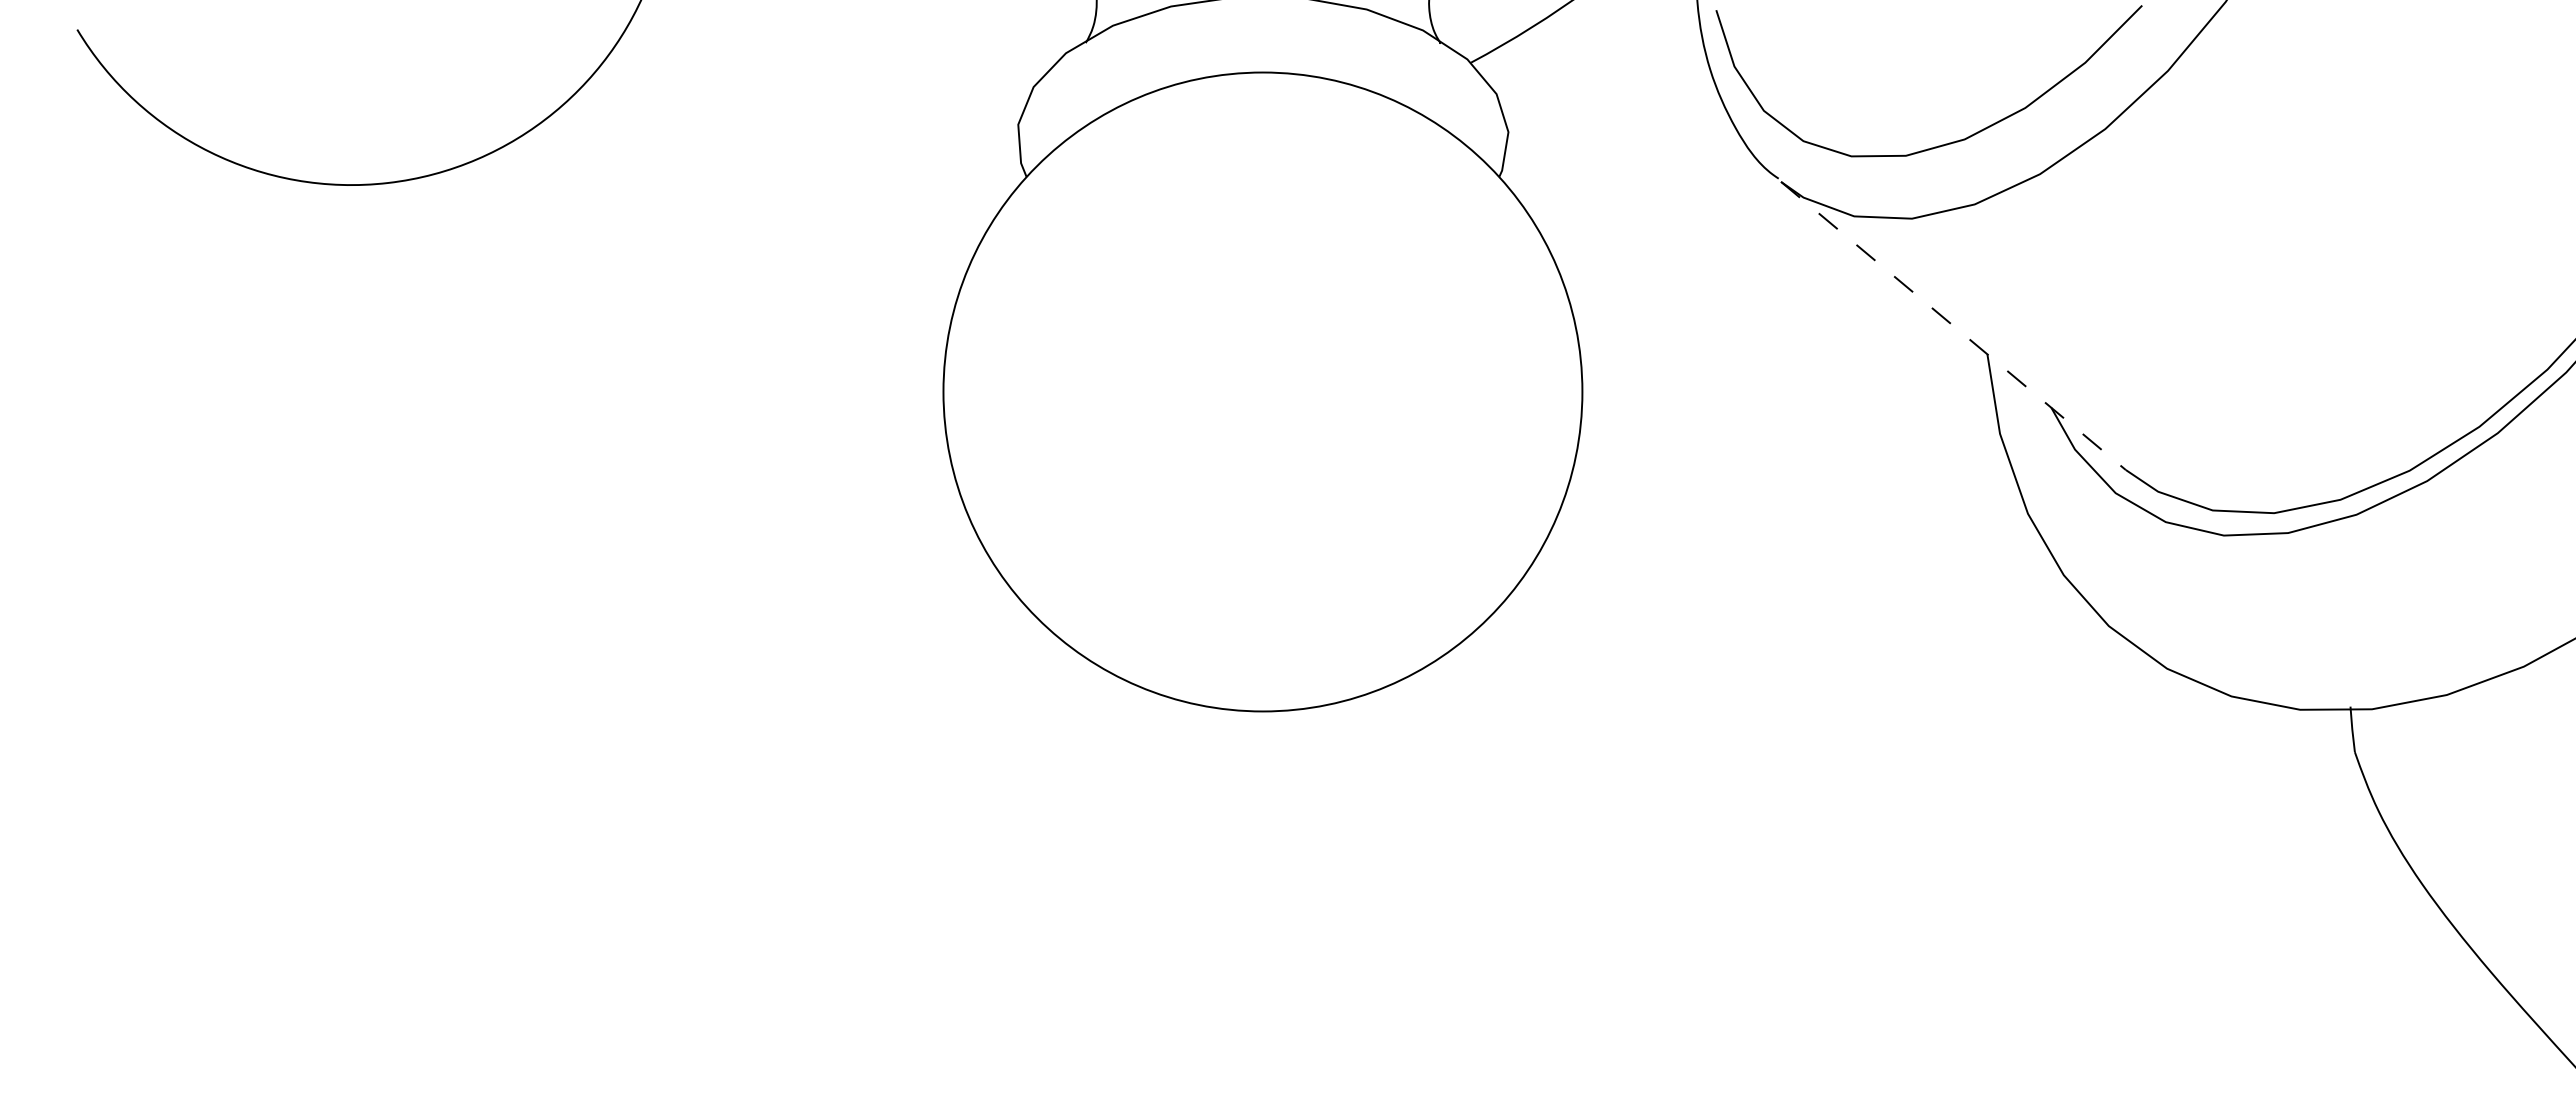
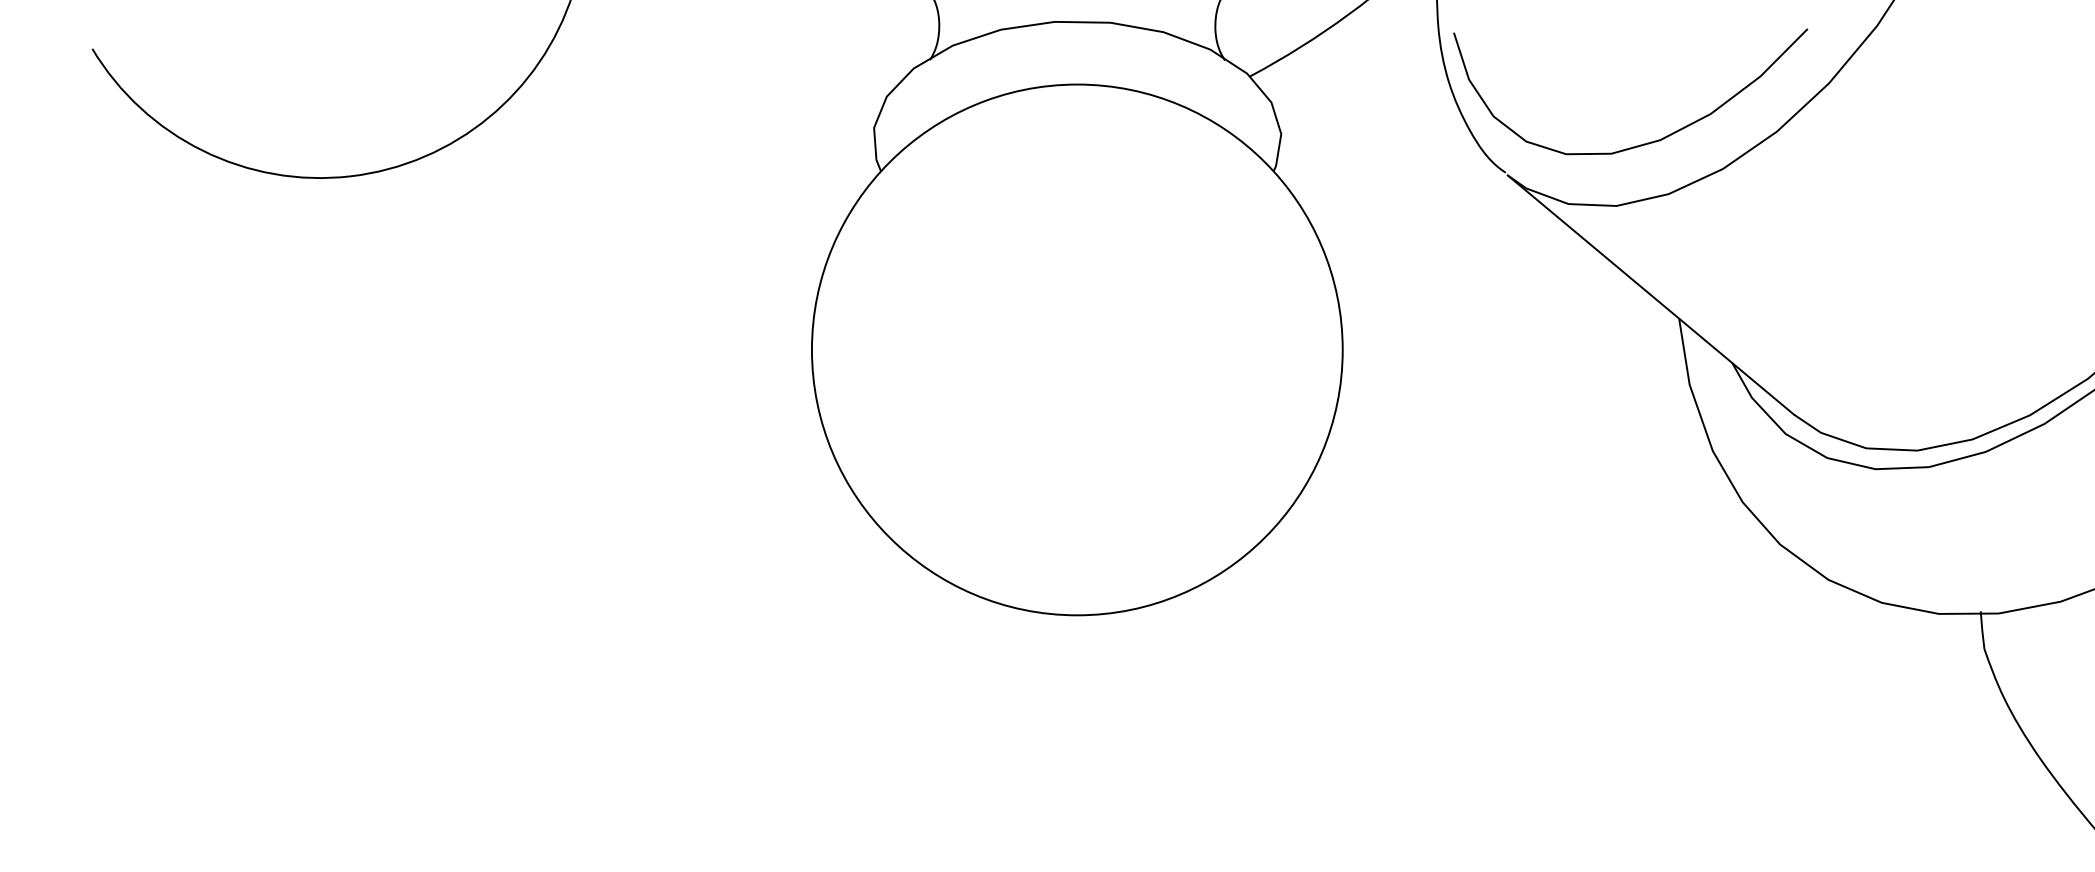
line: (1953, 325) -> (1650, 294), dashed -> solid

